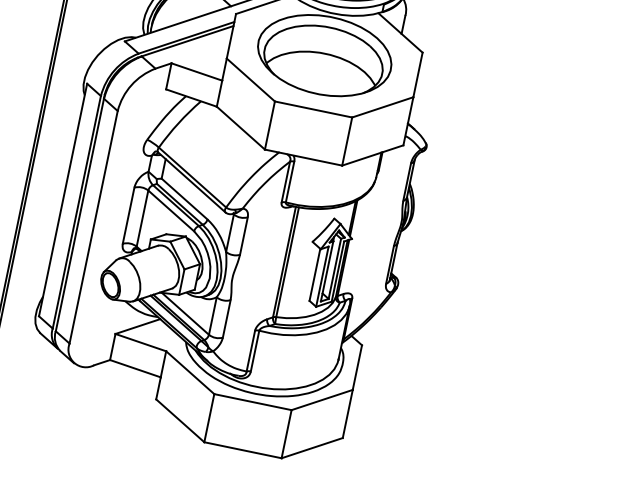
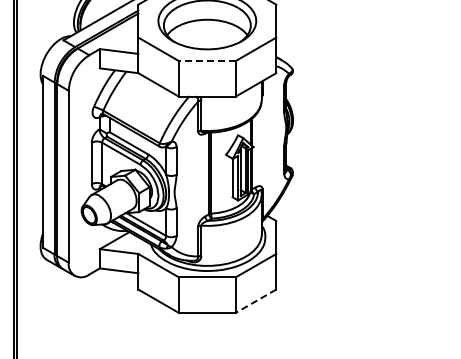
line: (313, 108) -> (207, 60), solid -> dashed
line: (311, 448) -> (255, 301), solid -> dashed

